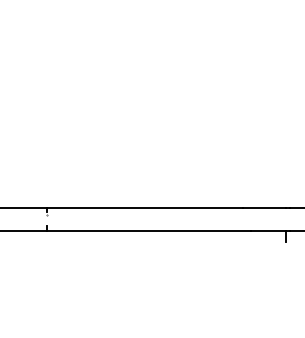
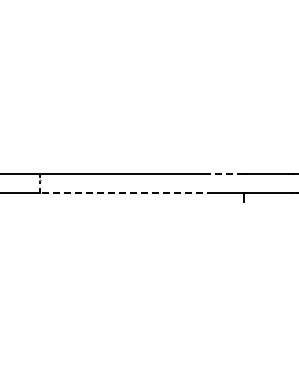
line: (263, 207) -> (224, 173), solid -> dashed
line: (148, 231) -> (126, 193), solid -> dashed

